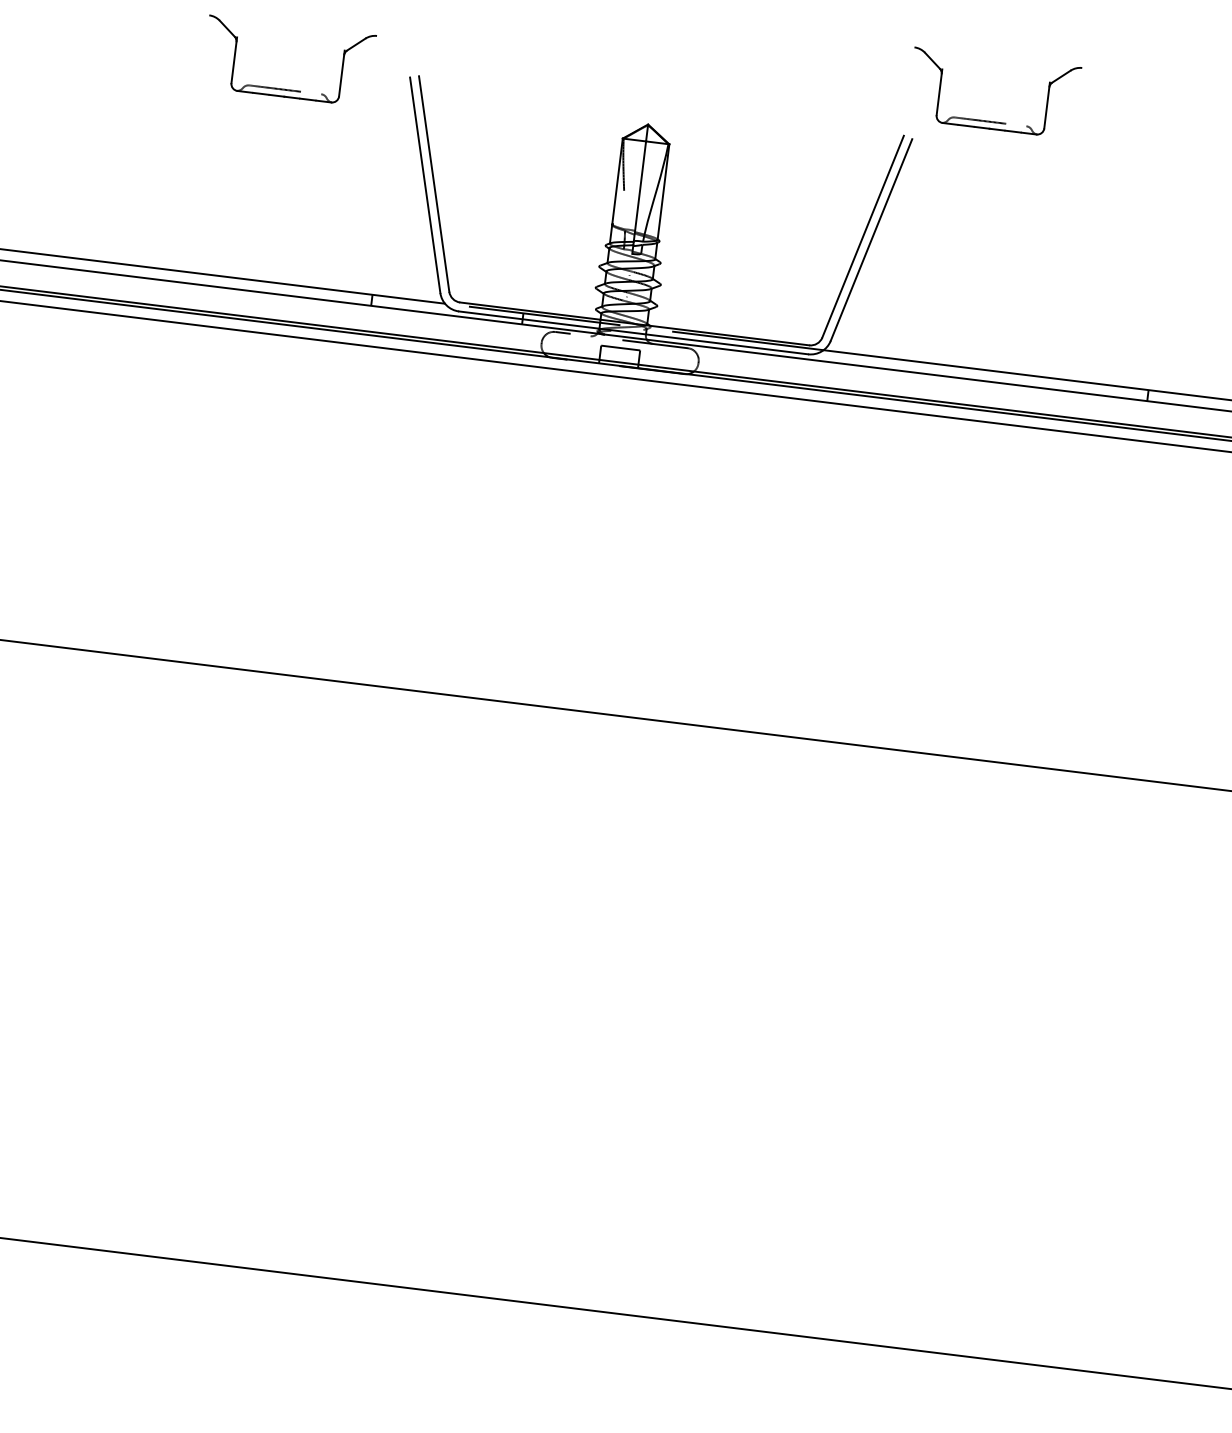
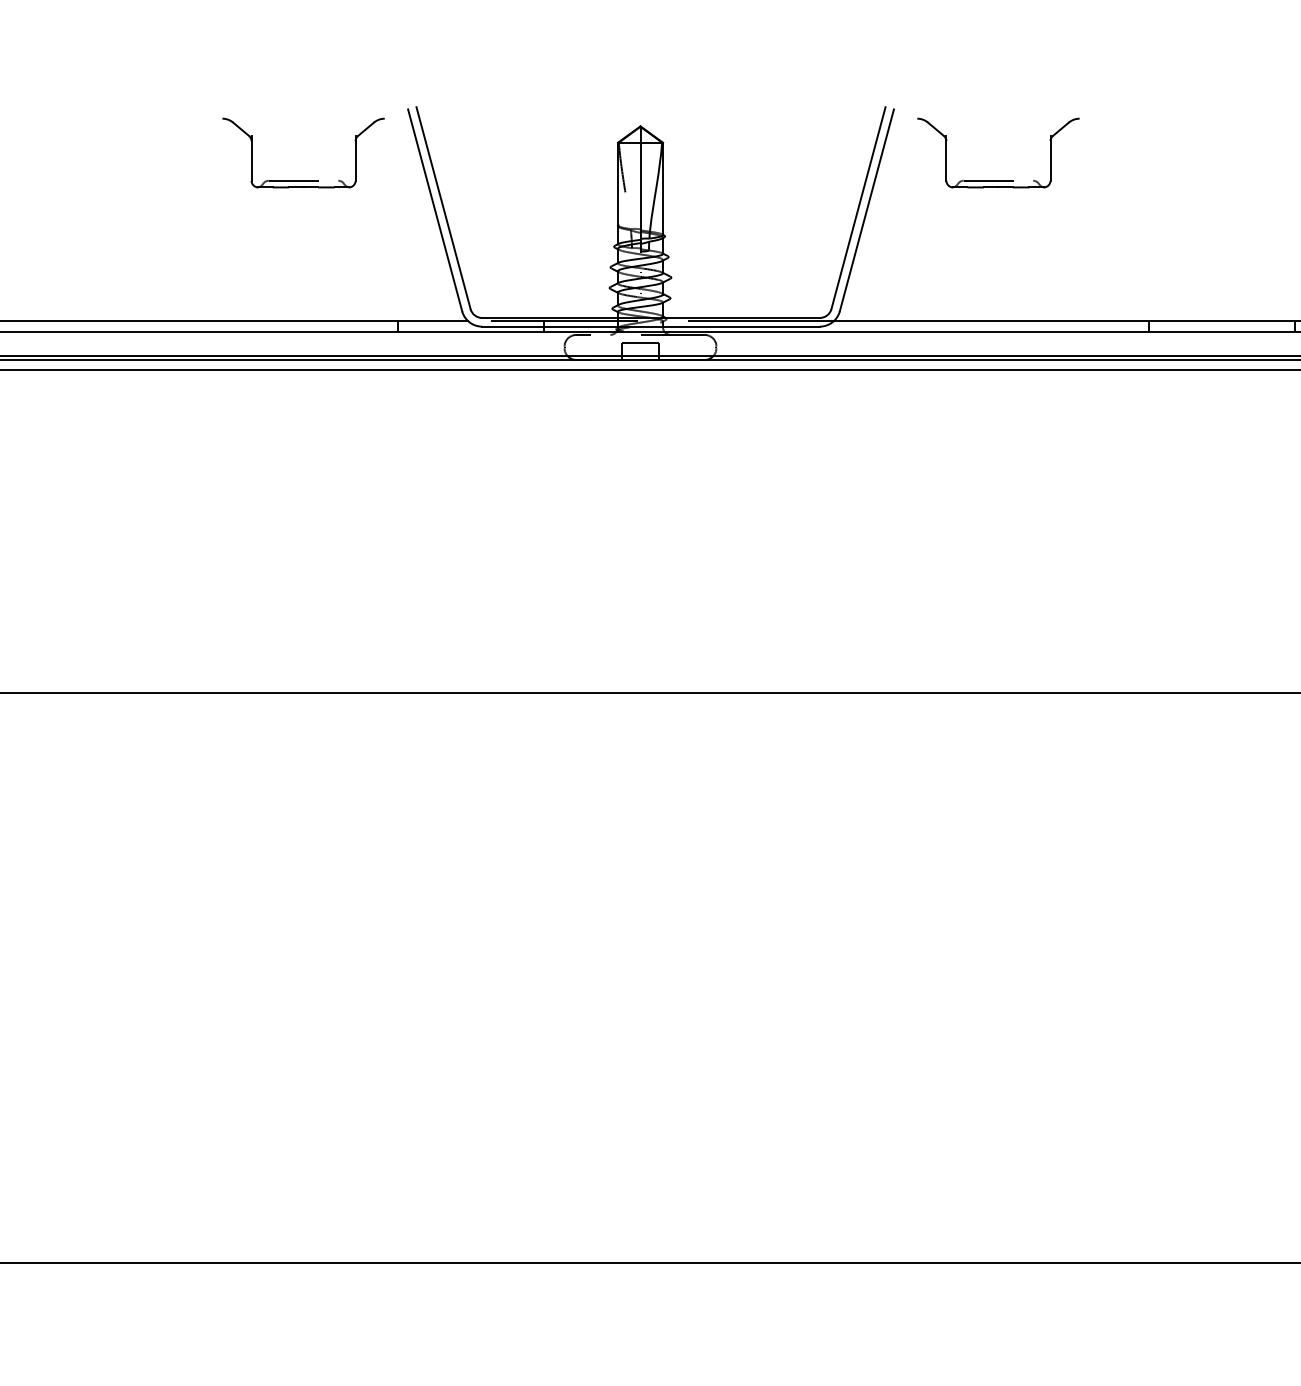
part: (285, 89) -> (303, 180), moved
part: (990, 121) -> (998, 180), moved

